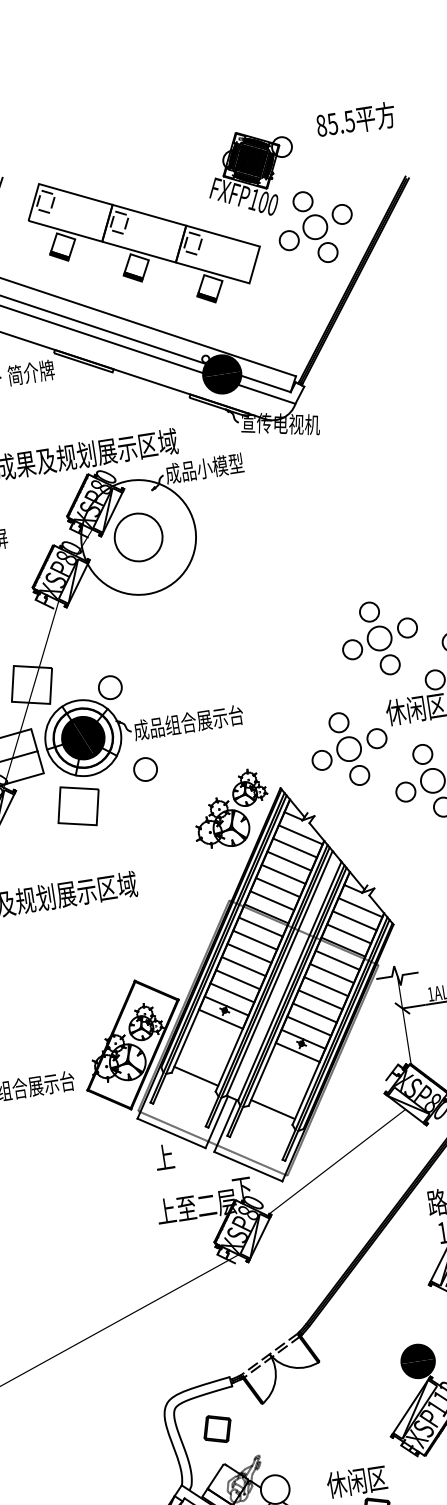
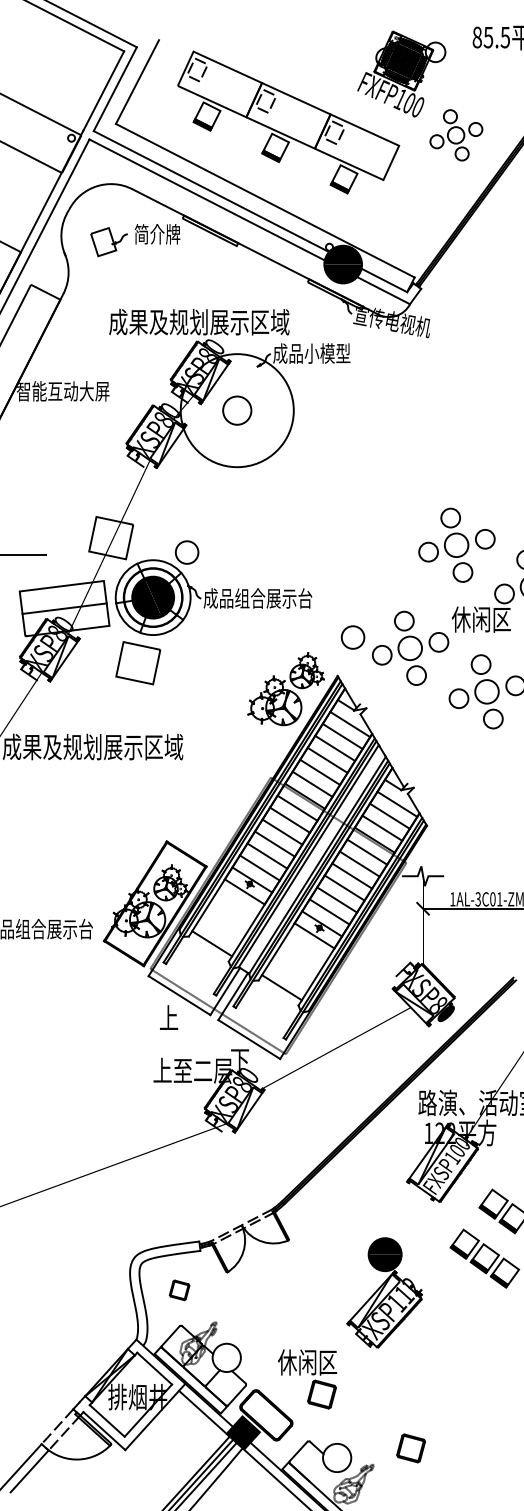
part: (315, 227) -> (456, 135), size x0.7
circle: (137, 537) -> (236, 410), size x0.6
circle: (145, 769) -> (352, 637), moved
part: (217, 1429) -> (179, 1290), size x0.7

